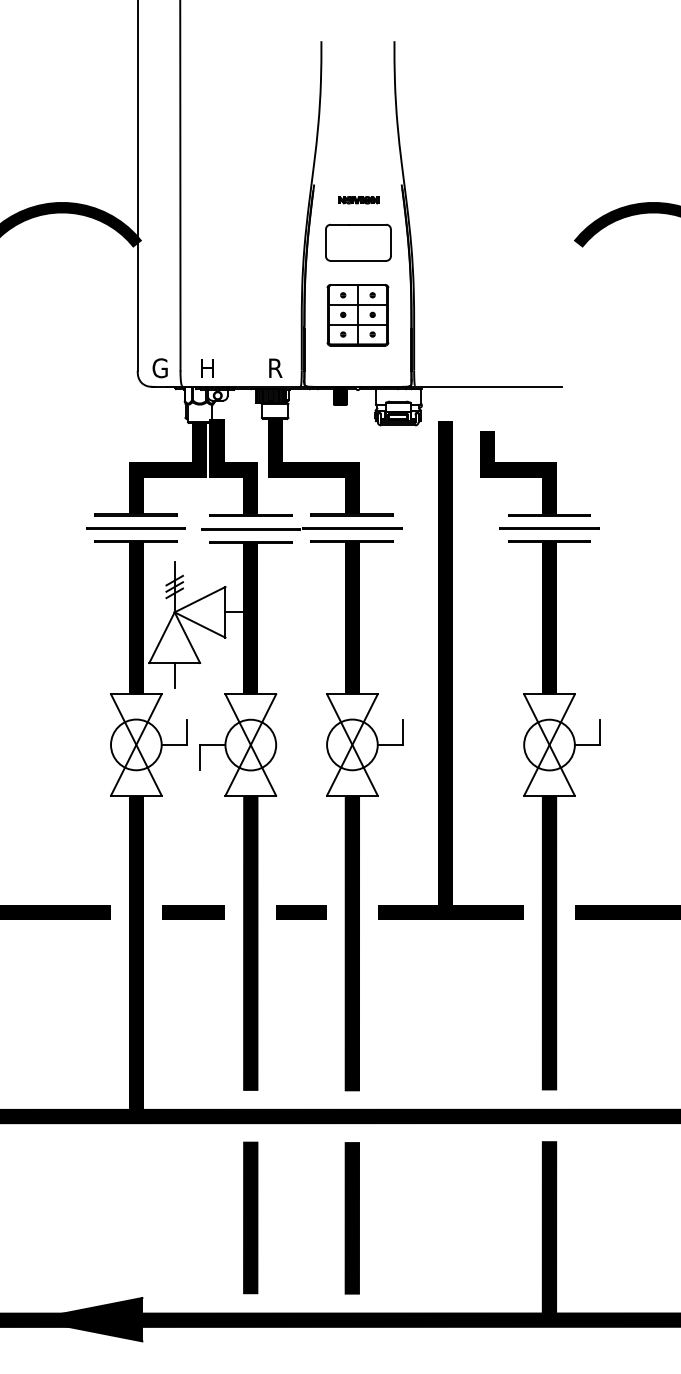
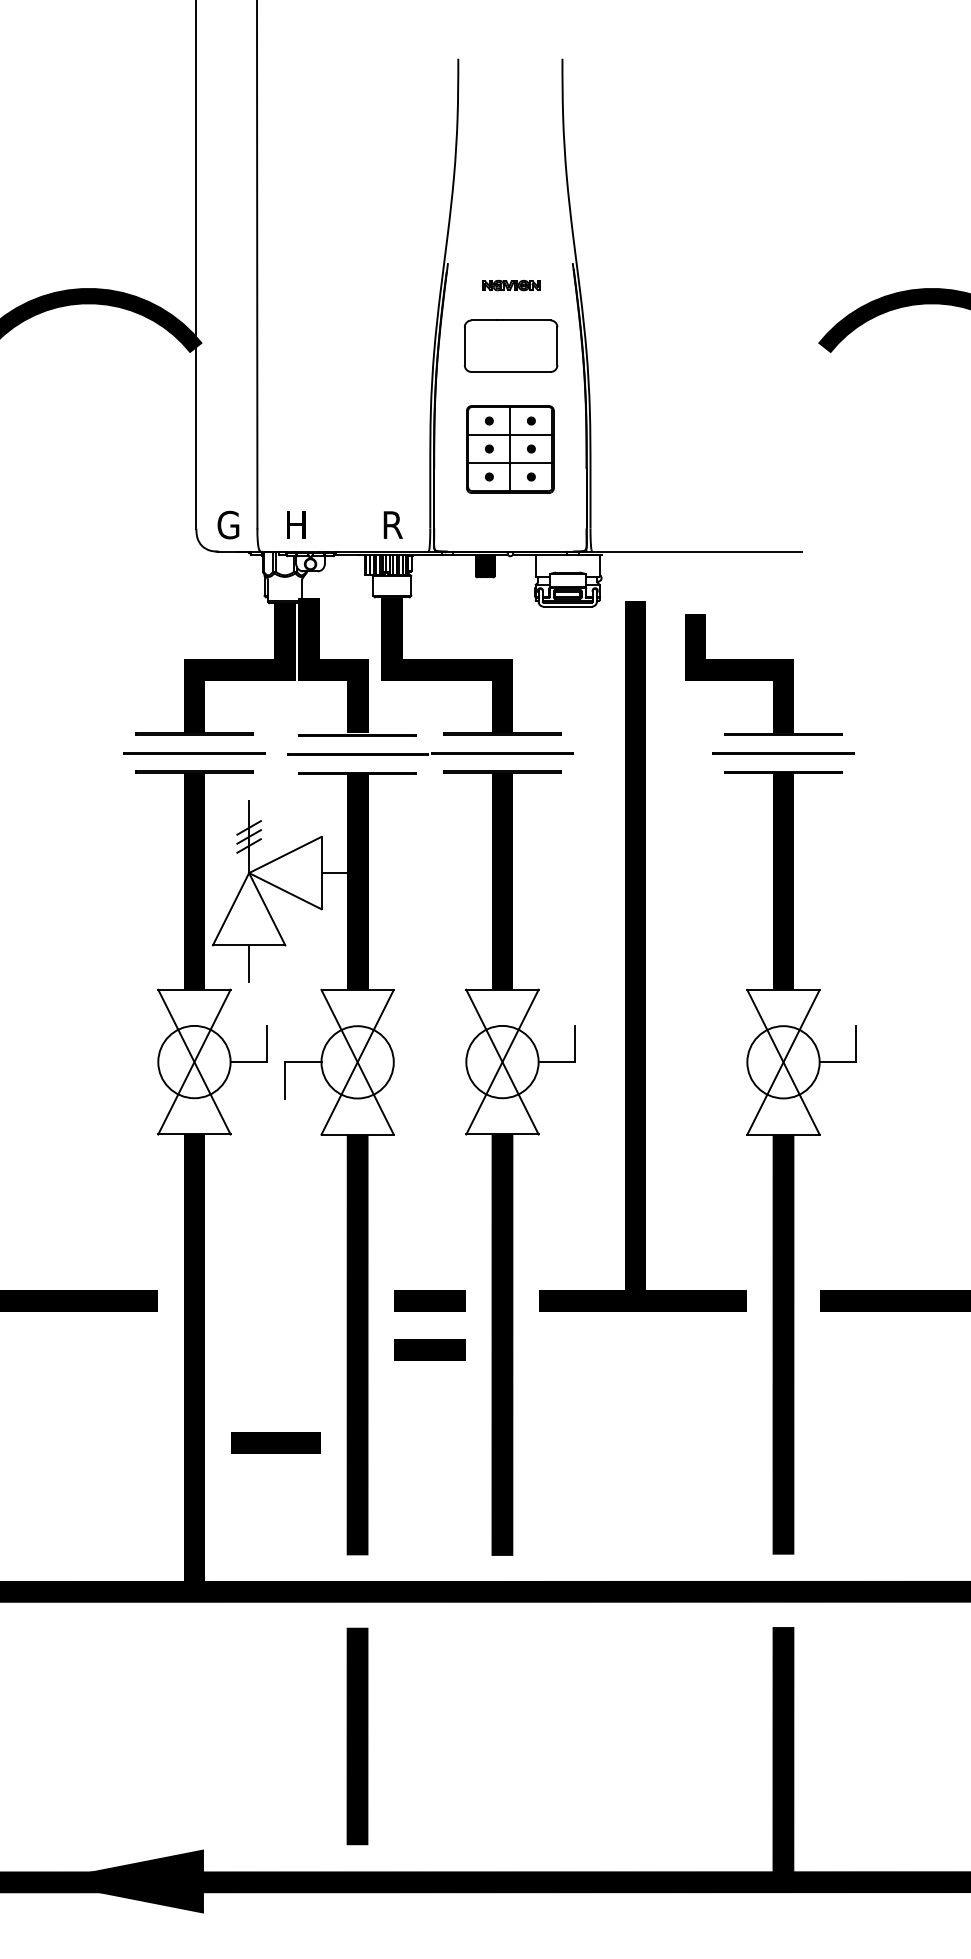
line: (193, 912) -> (275, 1442), moved
line: (301, 946) -> (429, 1349), added
line: (352, 1217) -> (502, 1736), removed

